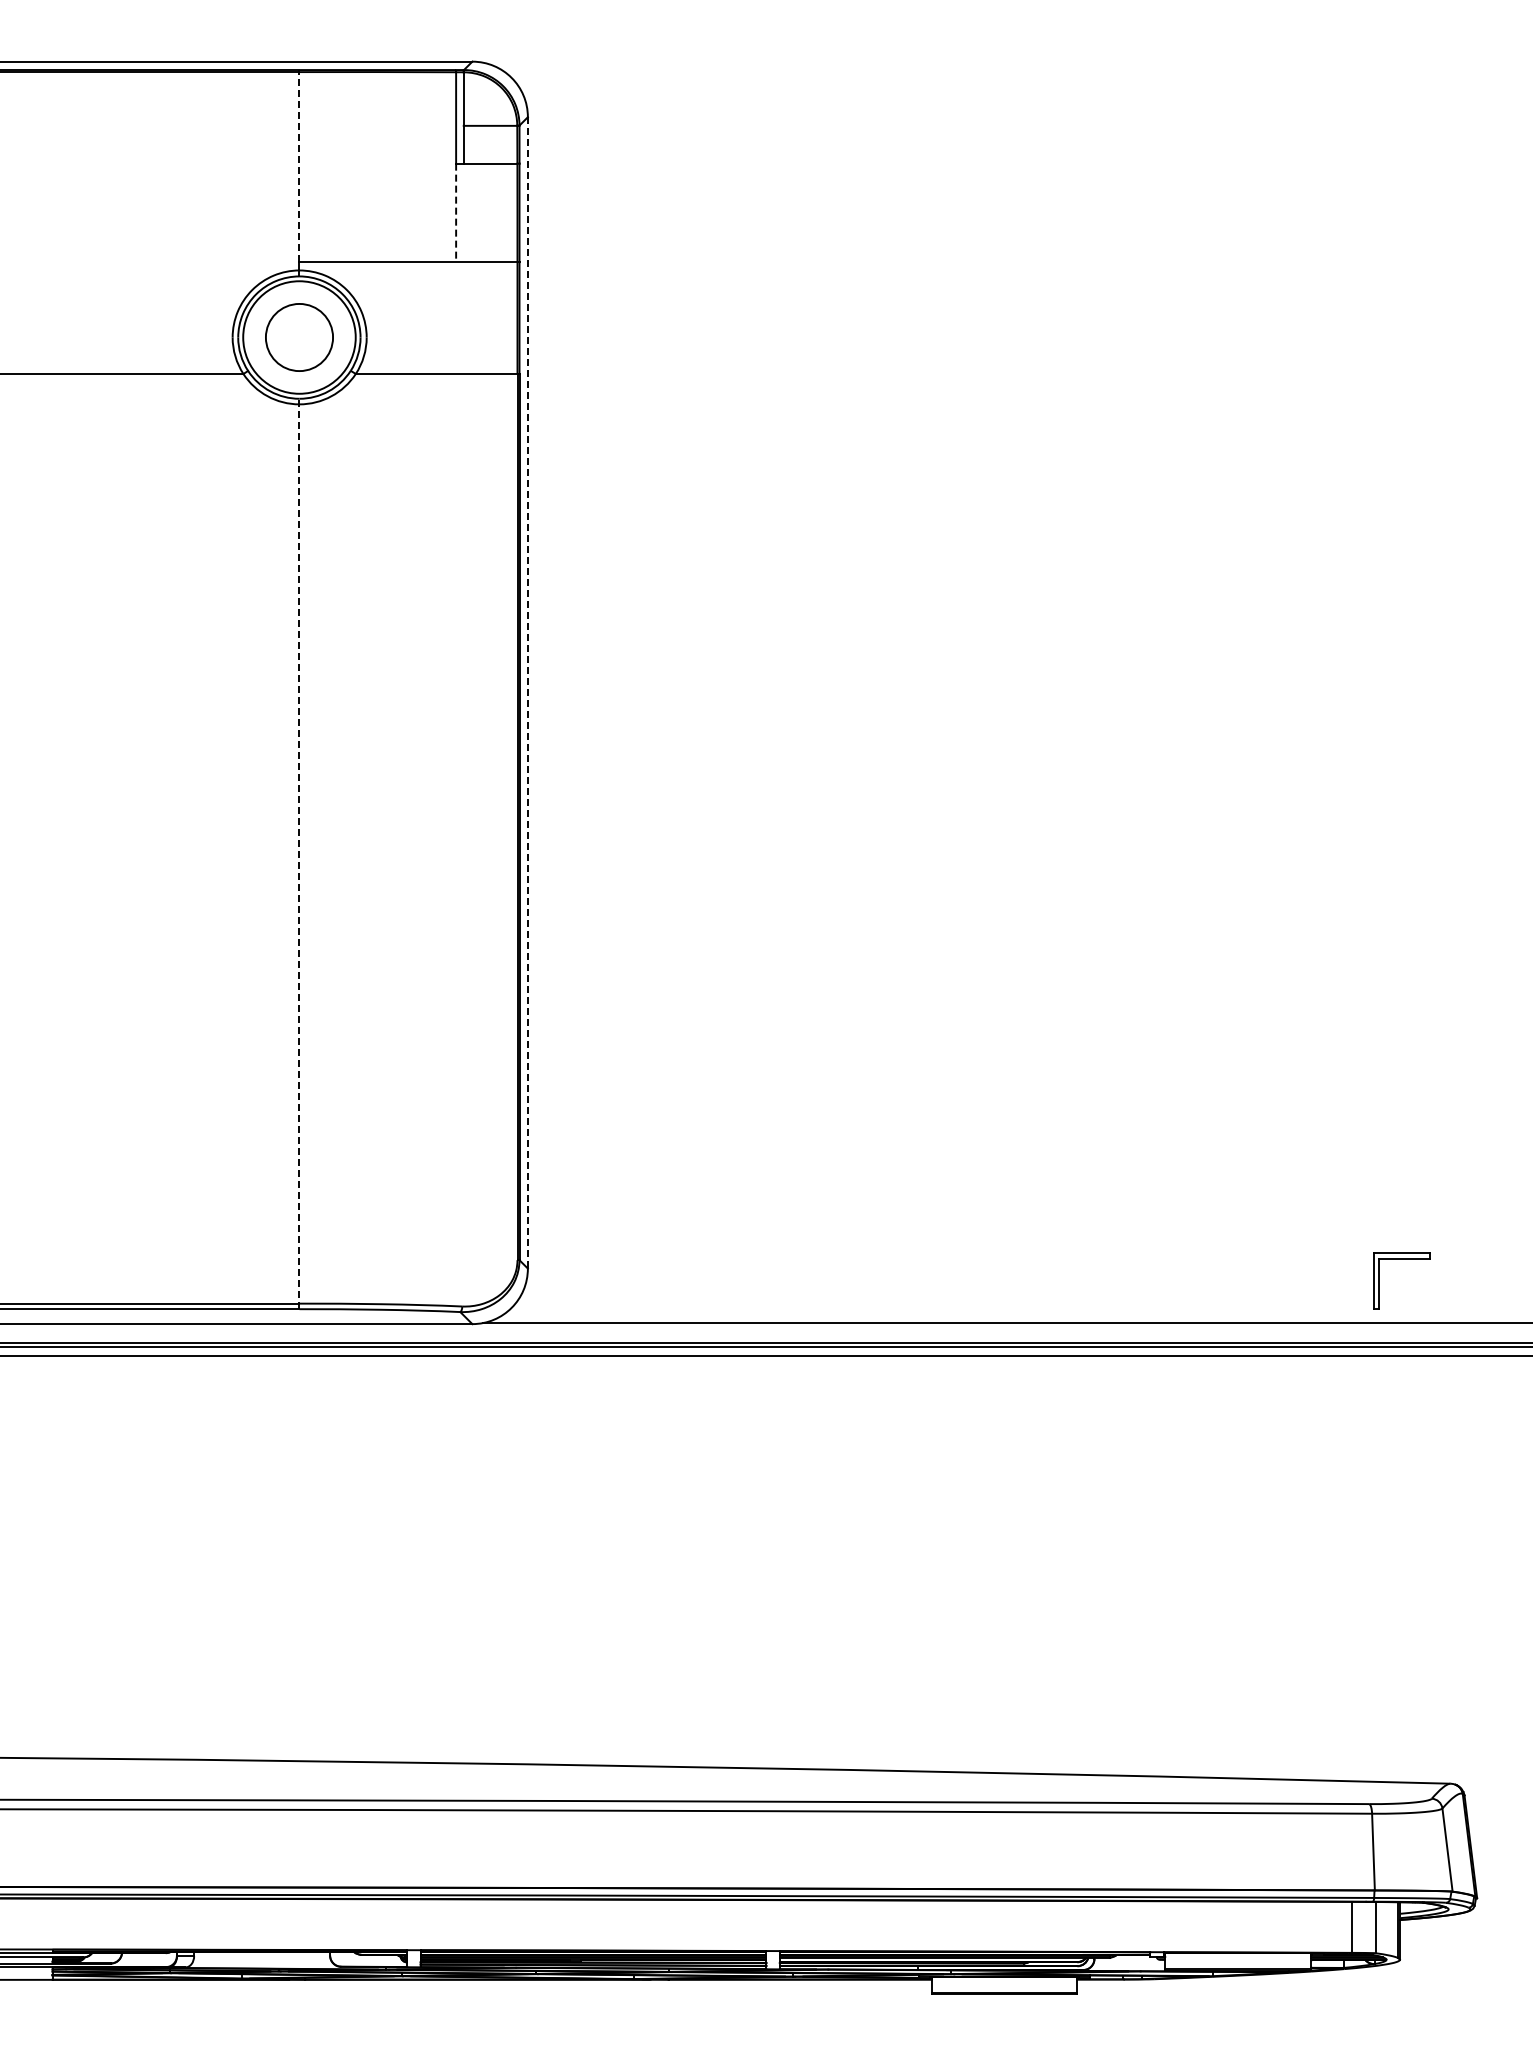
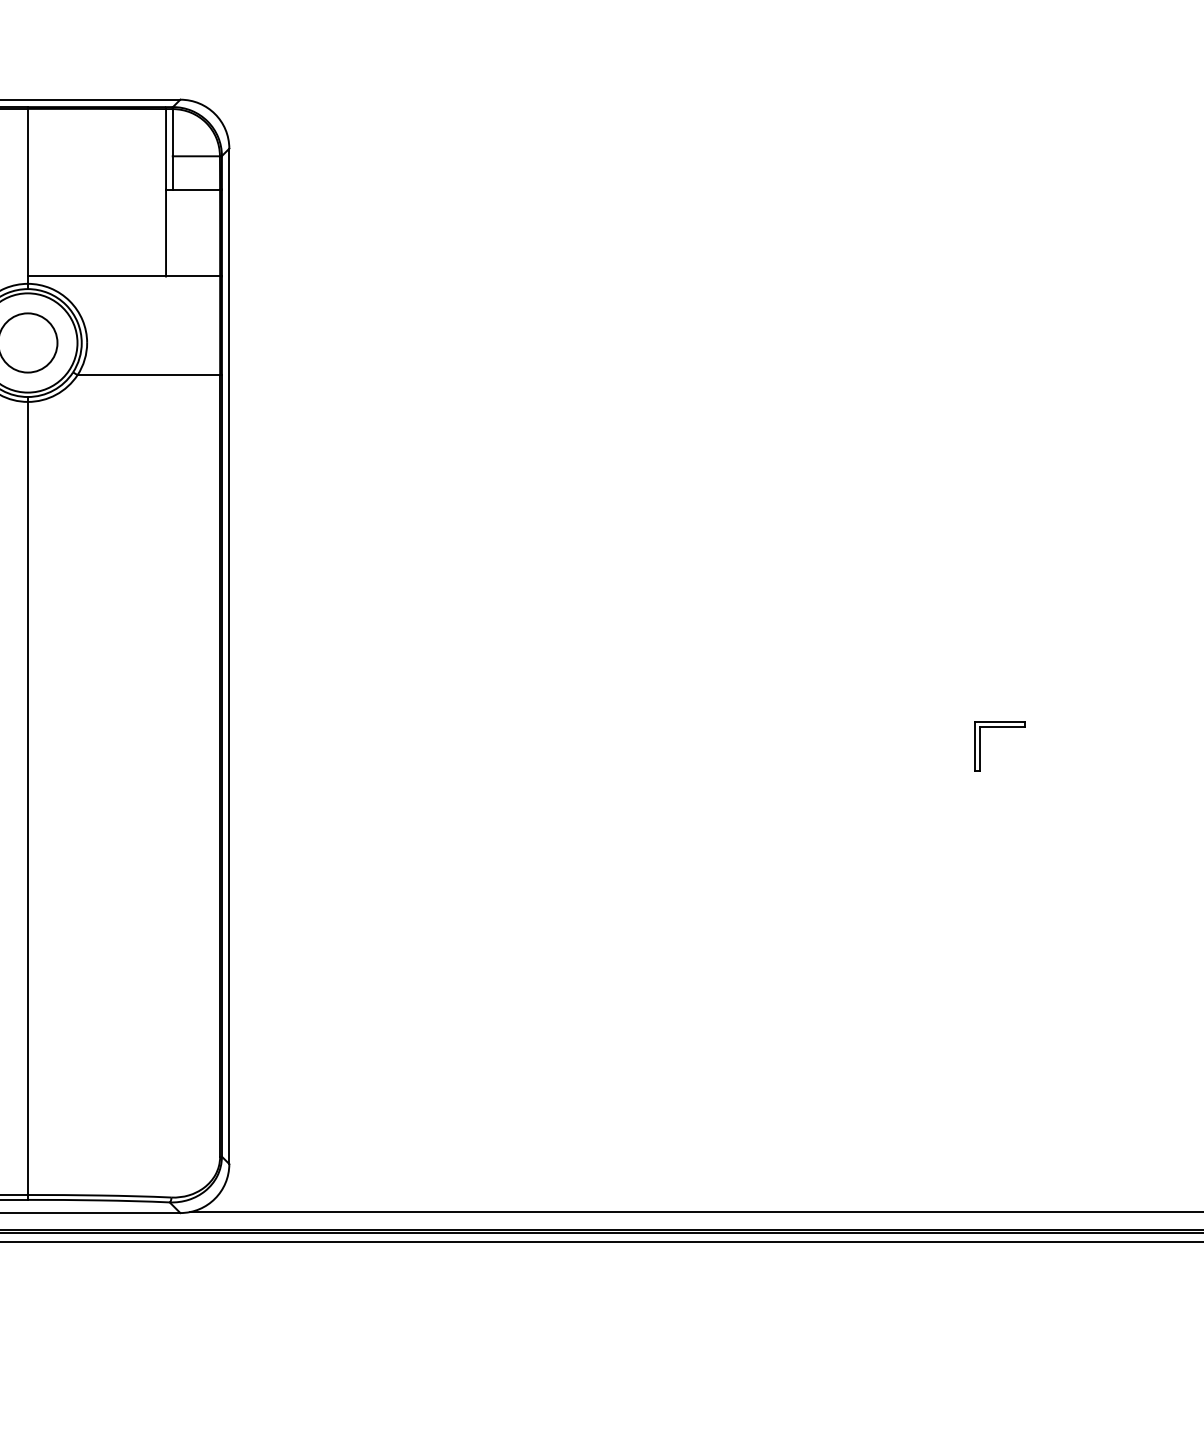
line: (299, 165) -> (27, 191), dashed -> solid
line: (456, 213) -> (166, 233), dashed -> solid
line: (527, 692) -> (228, 656), dashed -> solid
line: (299, 853) -> (27, 798), dashed -> solid
part: (1401, 1259) -> (999, 727), moved

